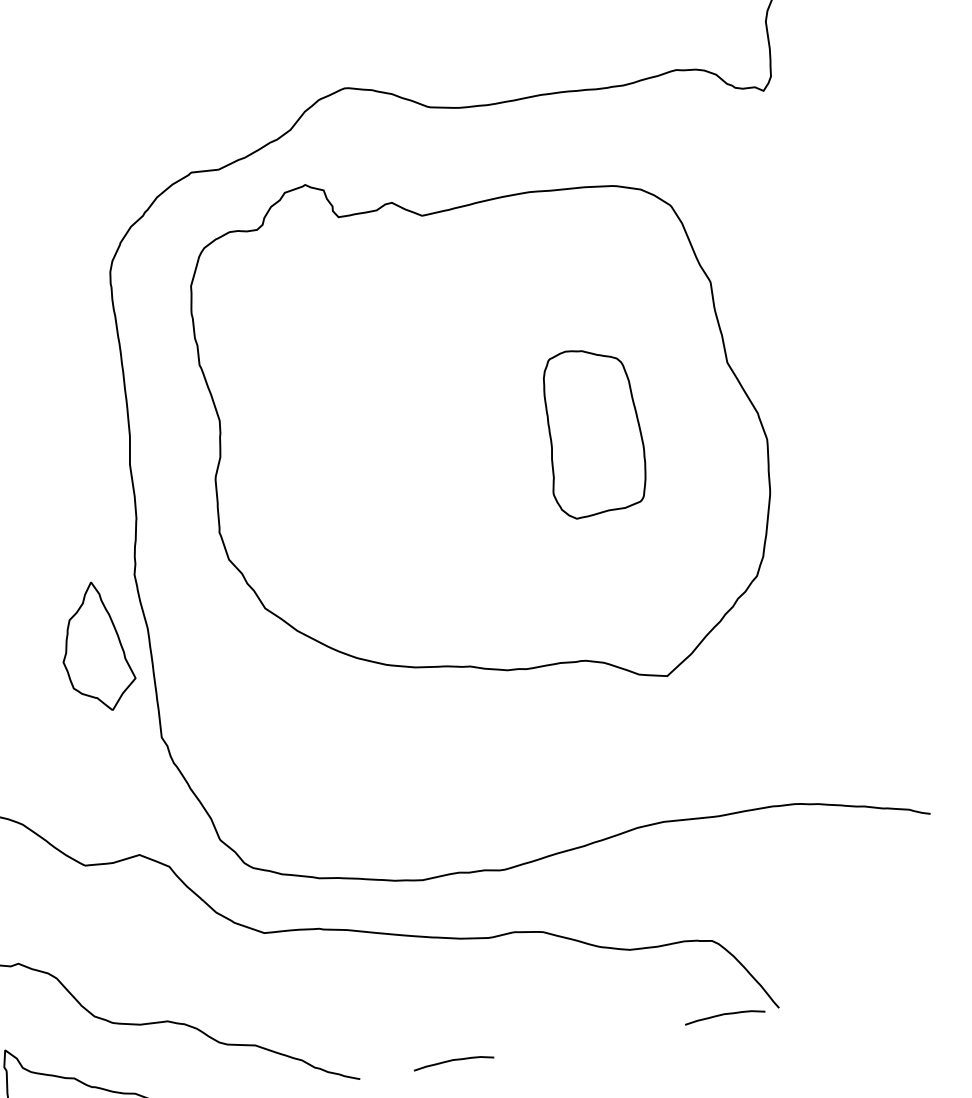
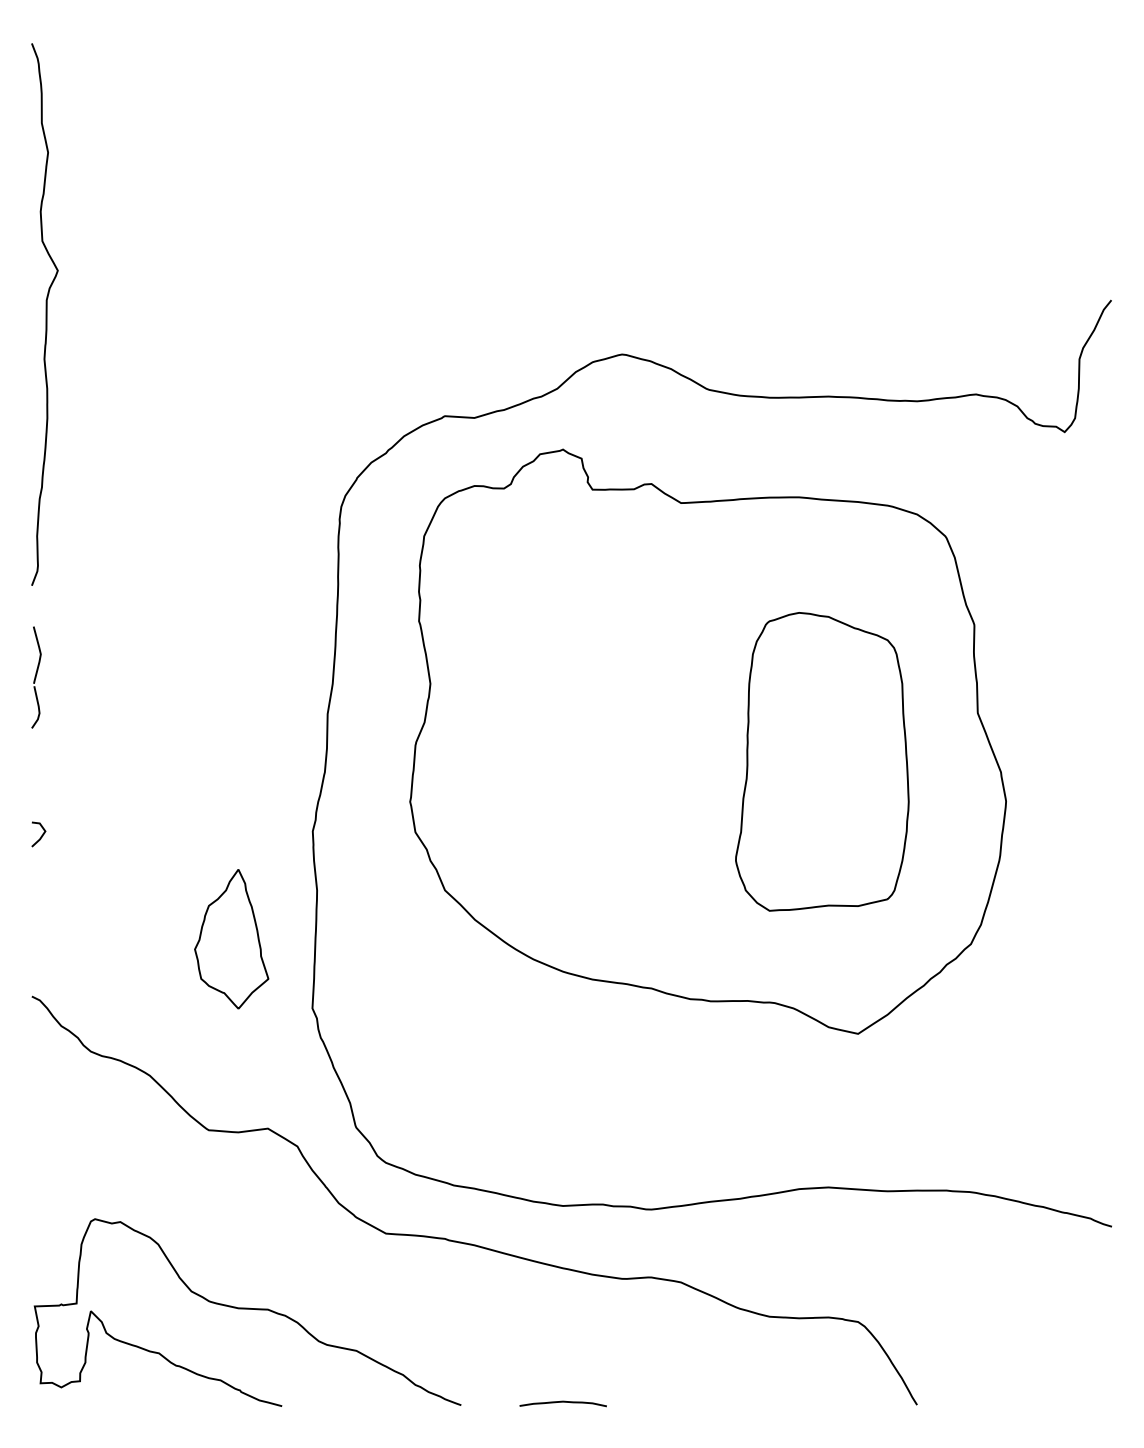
part: (592, 431) -> (822, 761), size x1.67
part: (95, 647) -> (231, 939), moved
curve: (723, 1015) -> (857, 1402), removed

